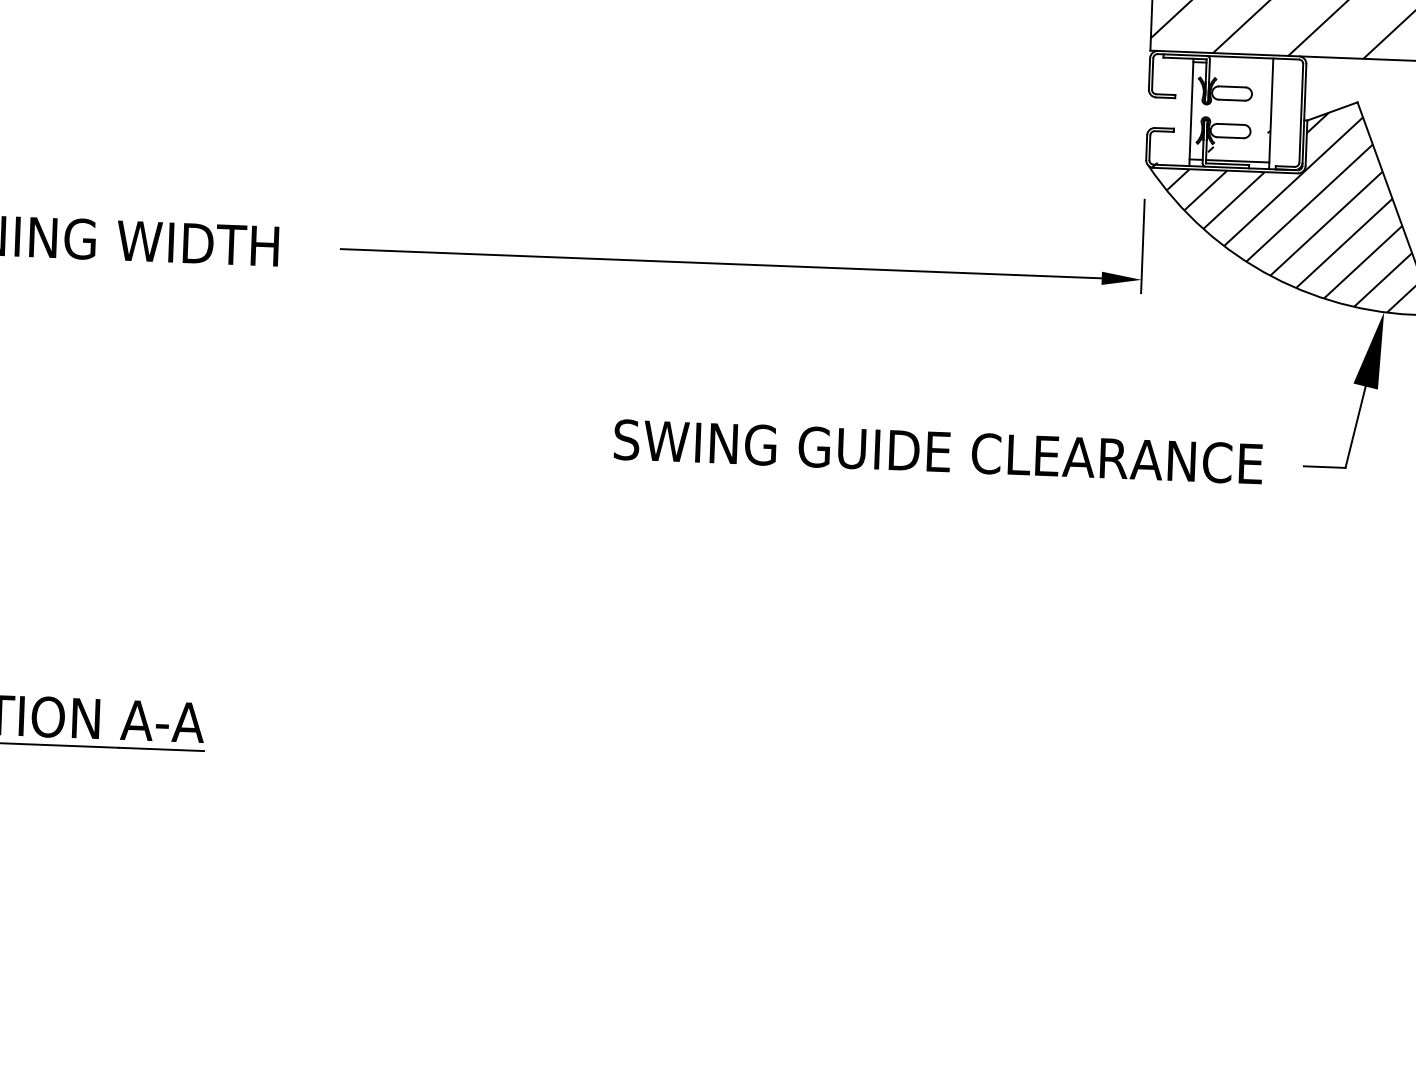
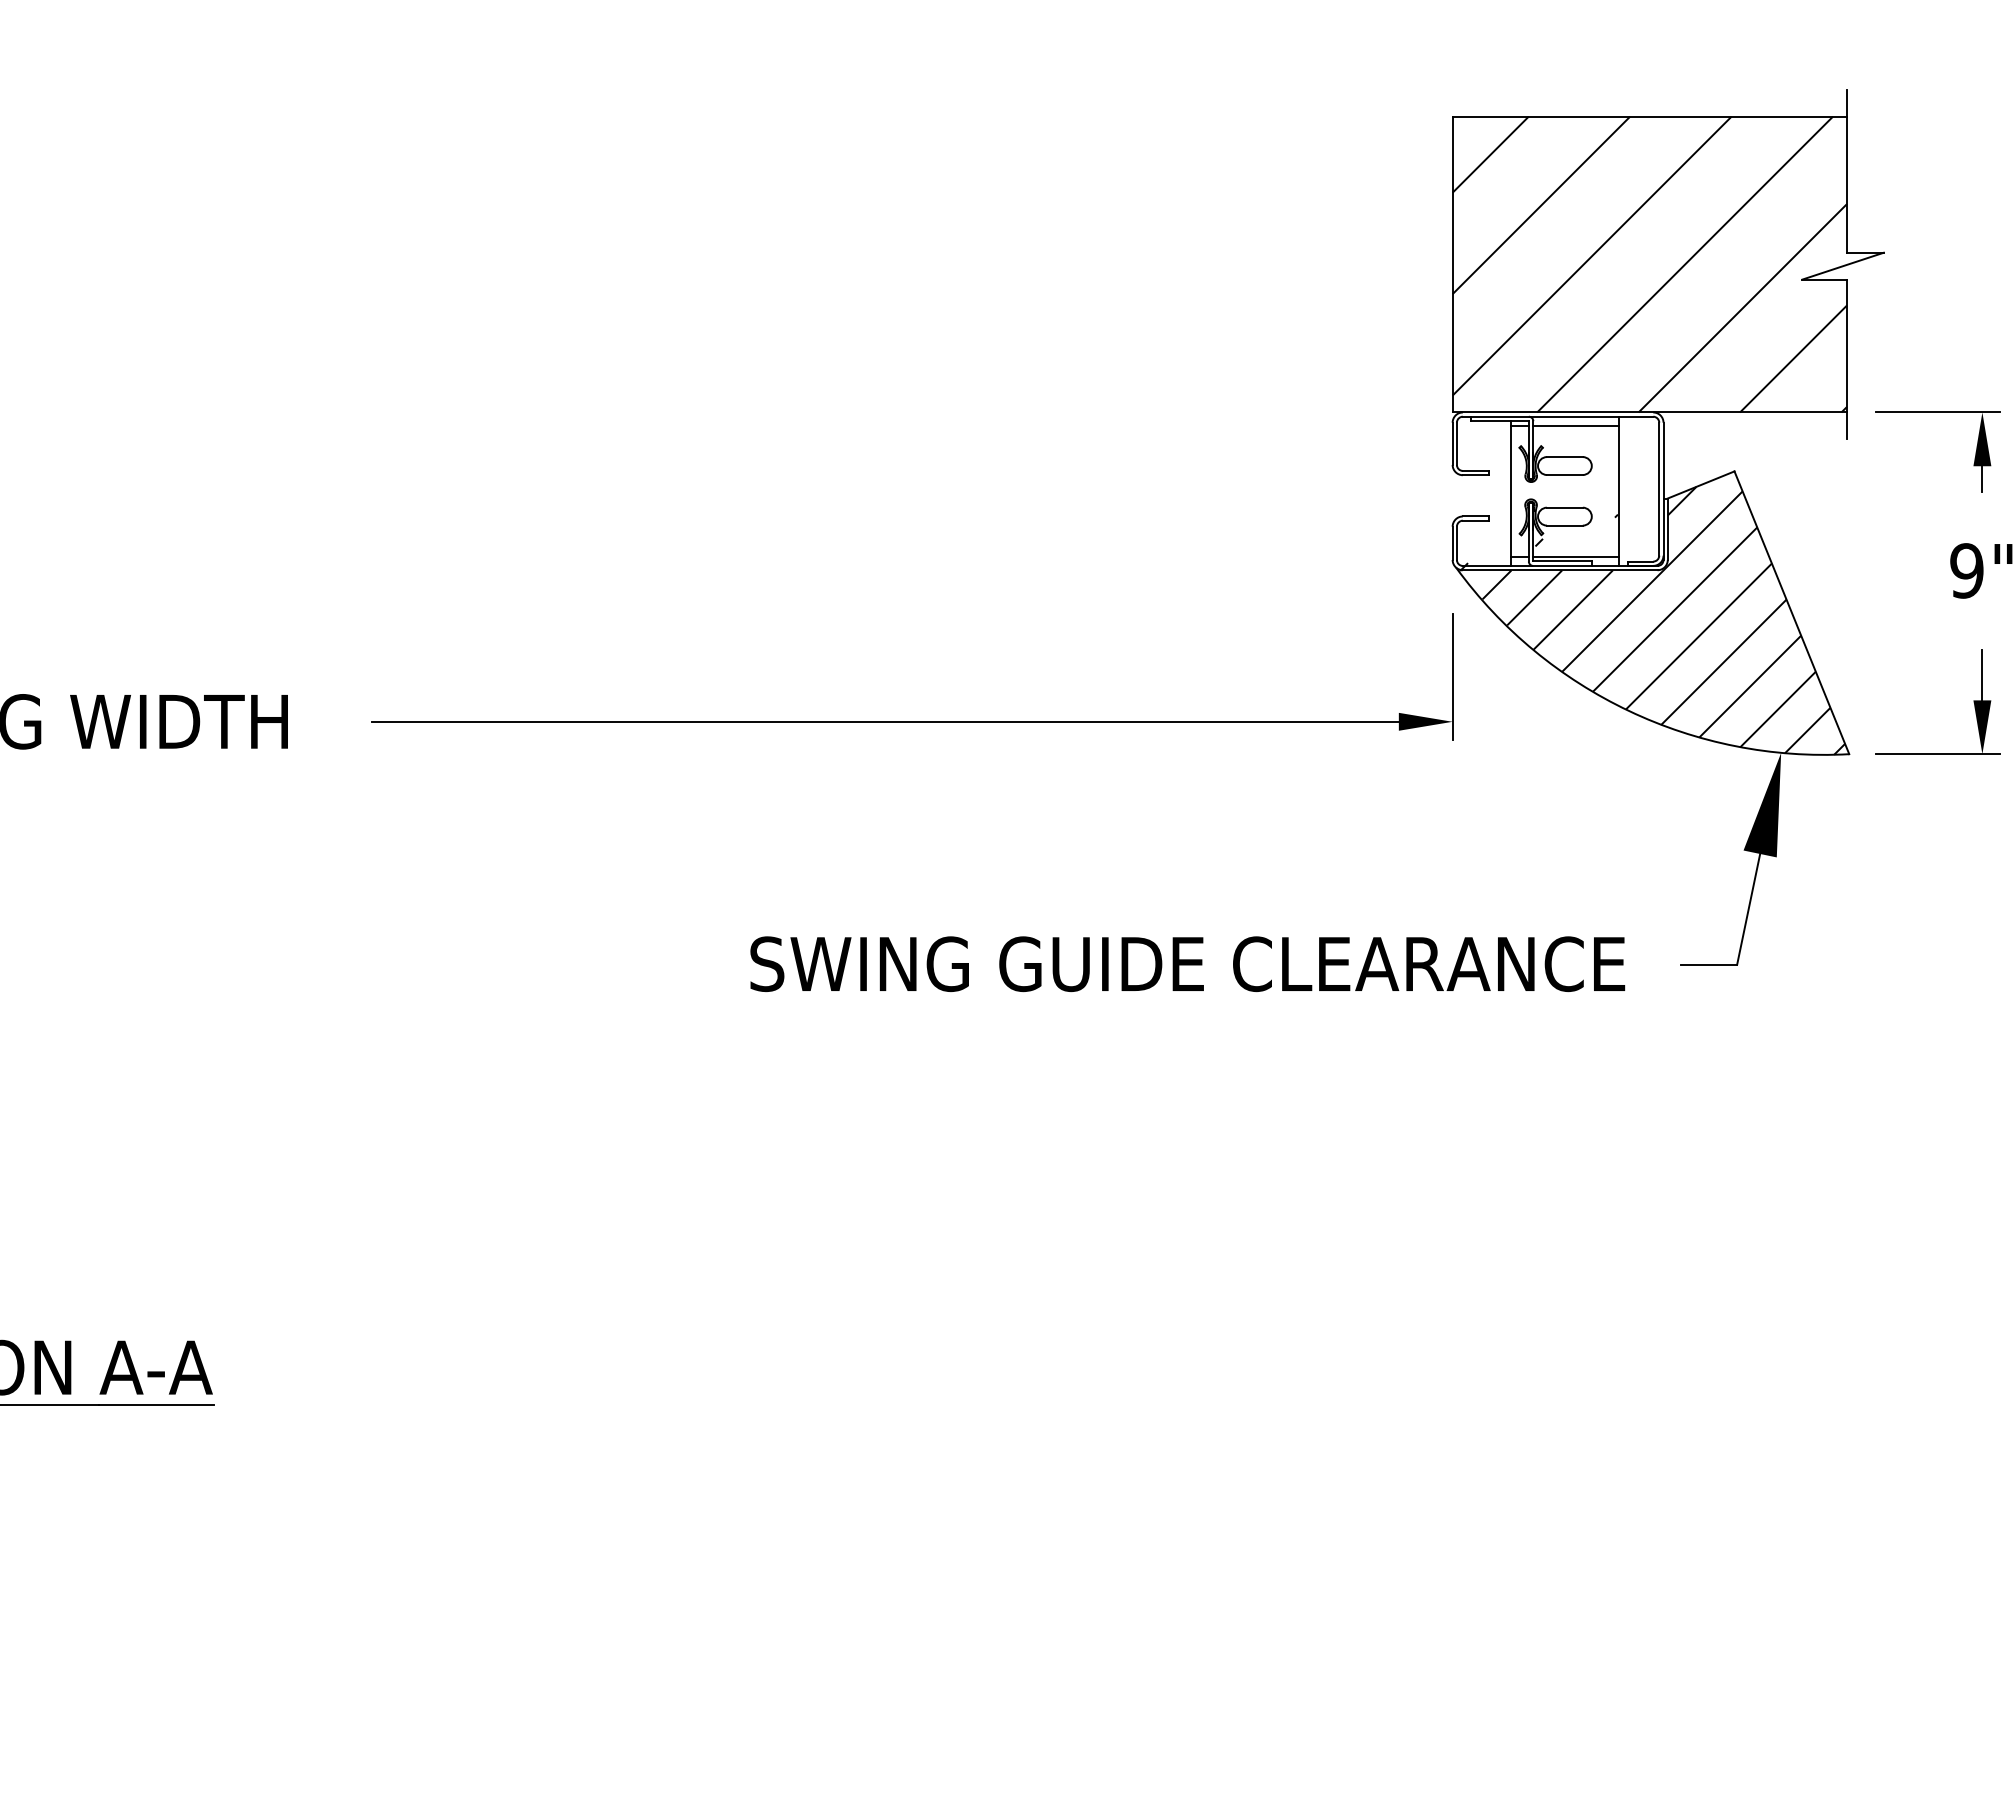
line: (1241, 63) -> (1575, 425), added

